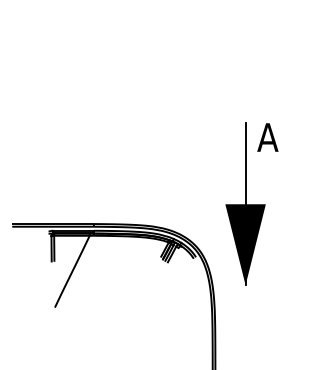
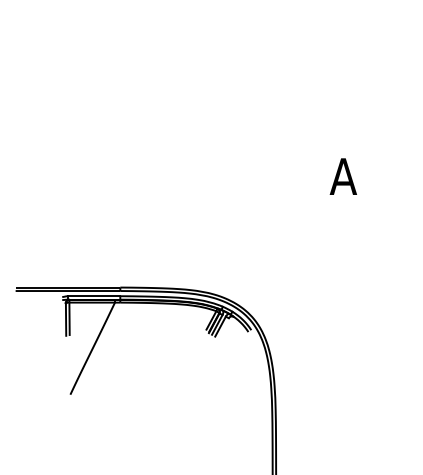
part: (245, 203) -> (314, 261), removed

